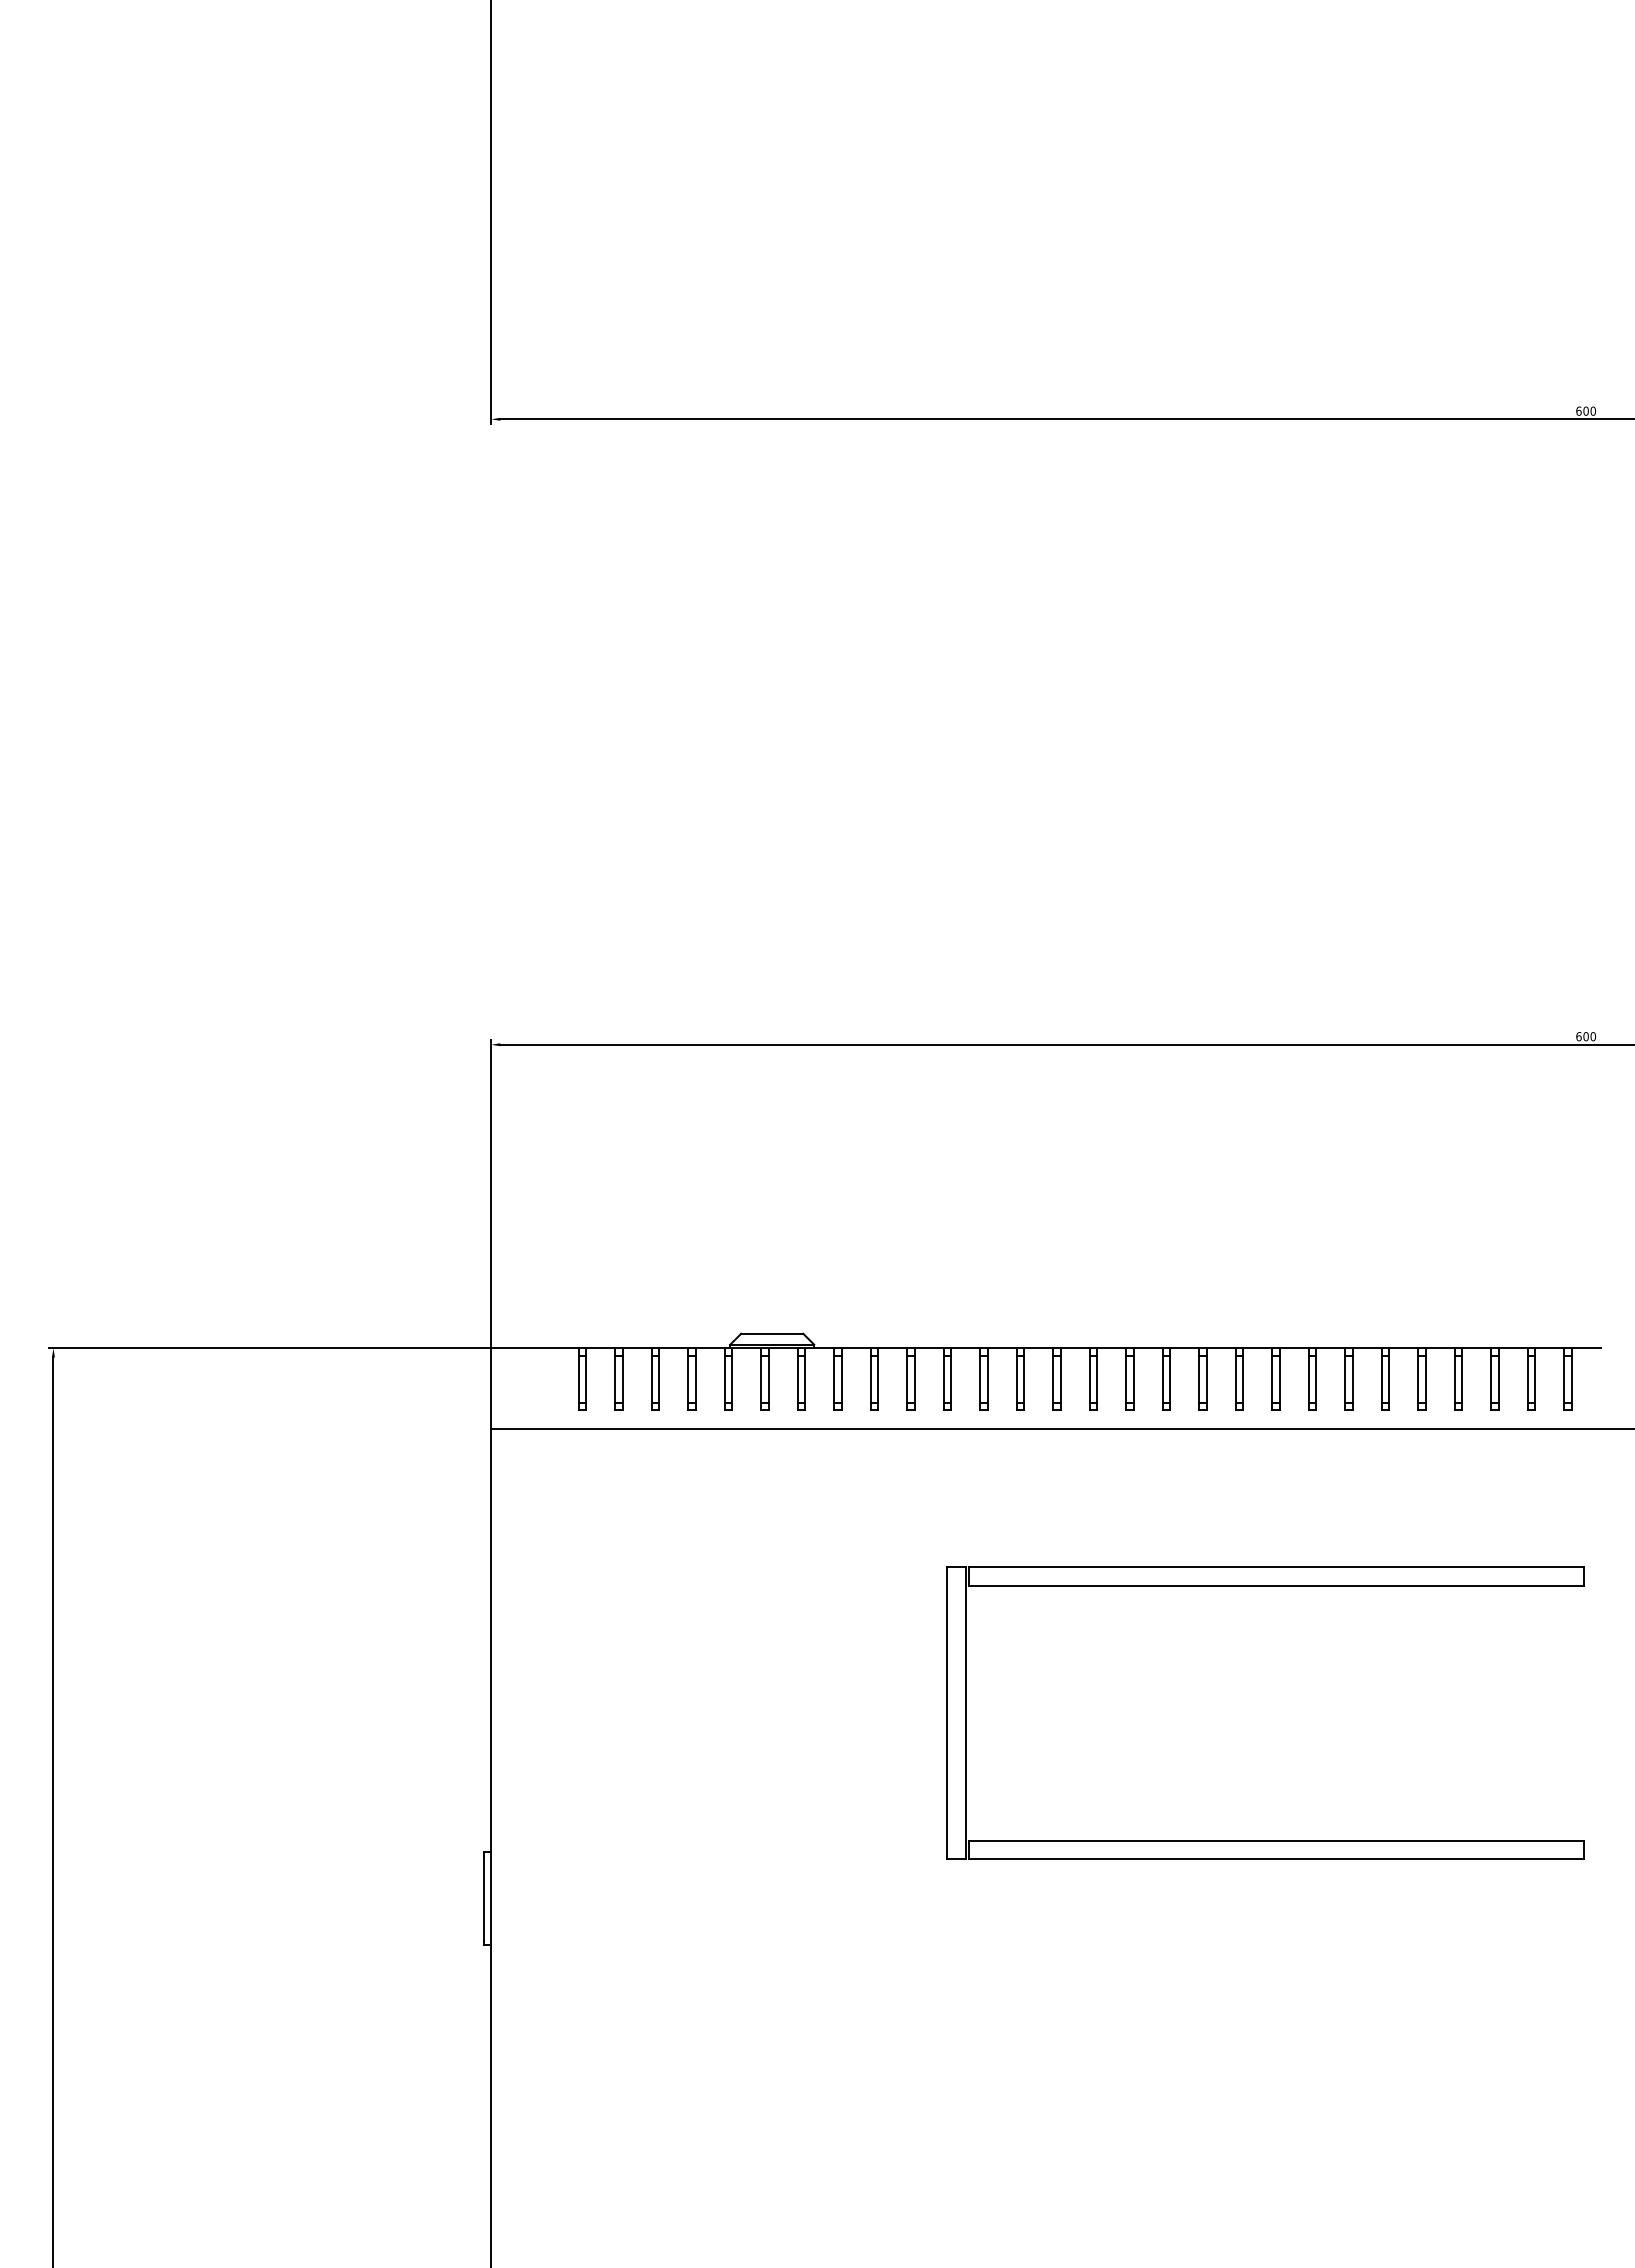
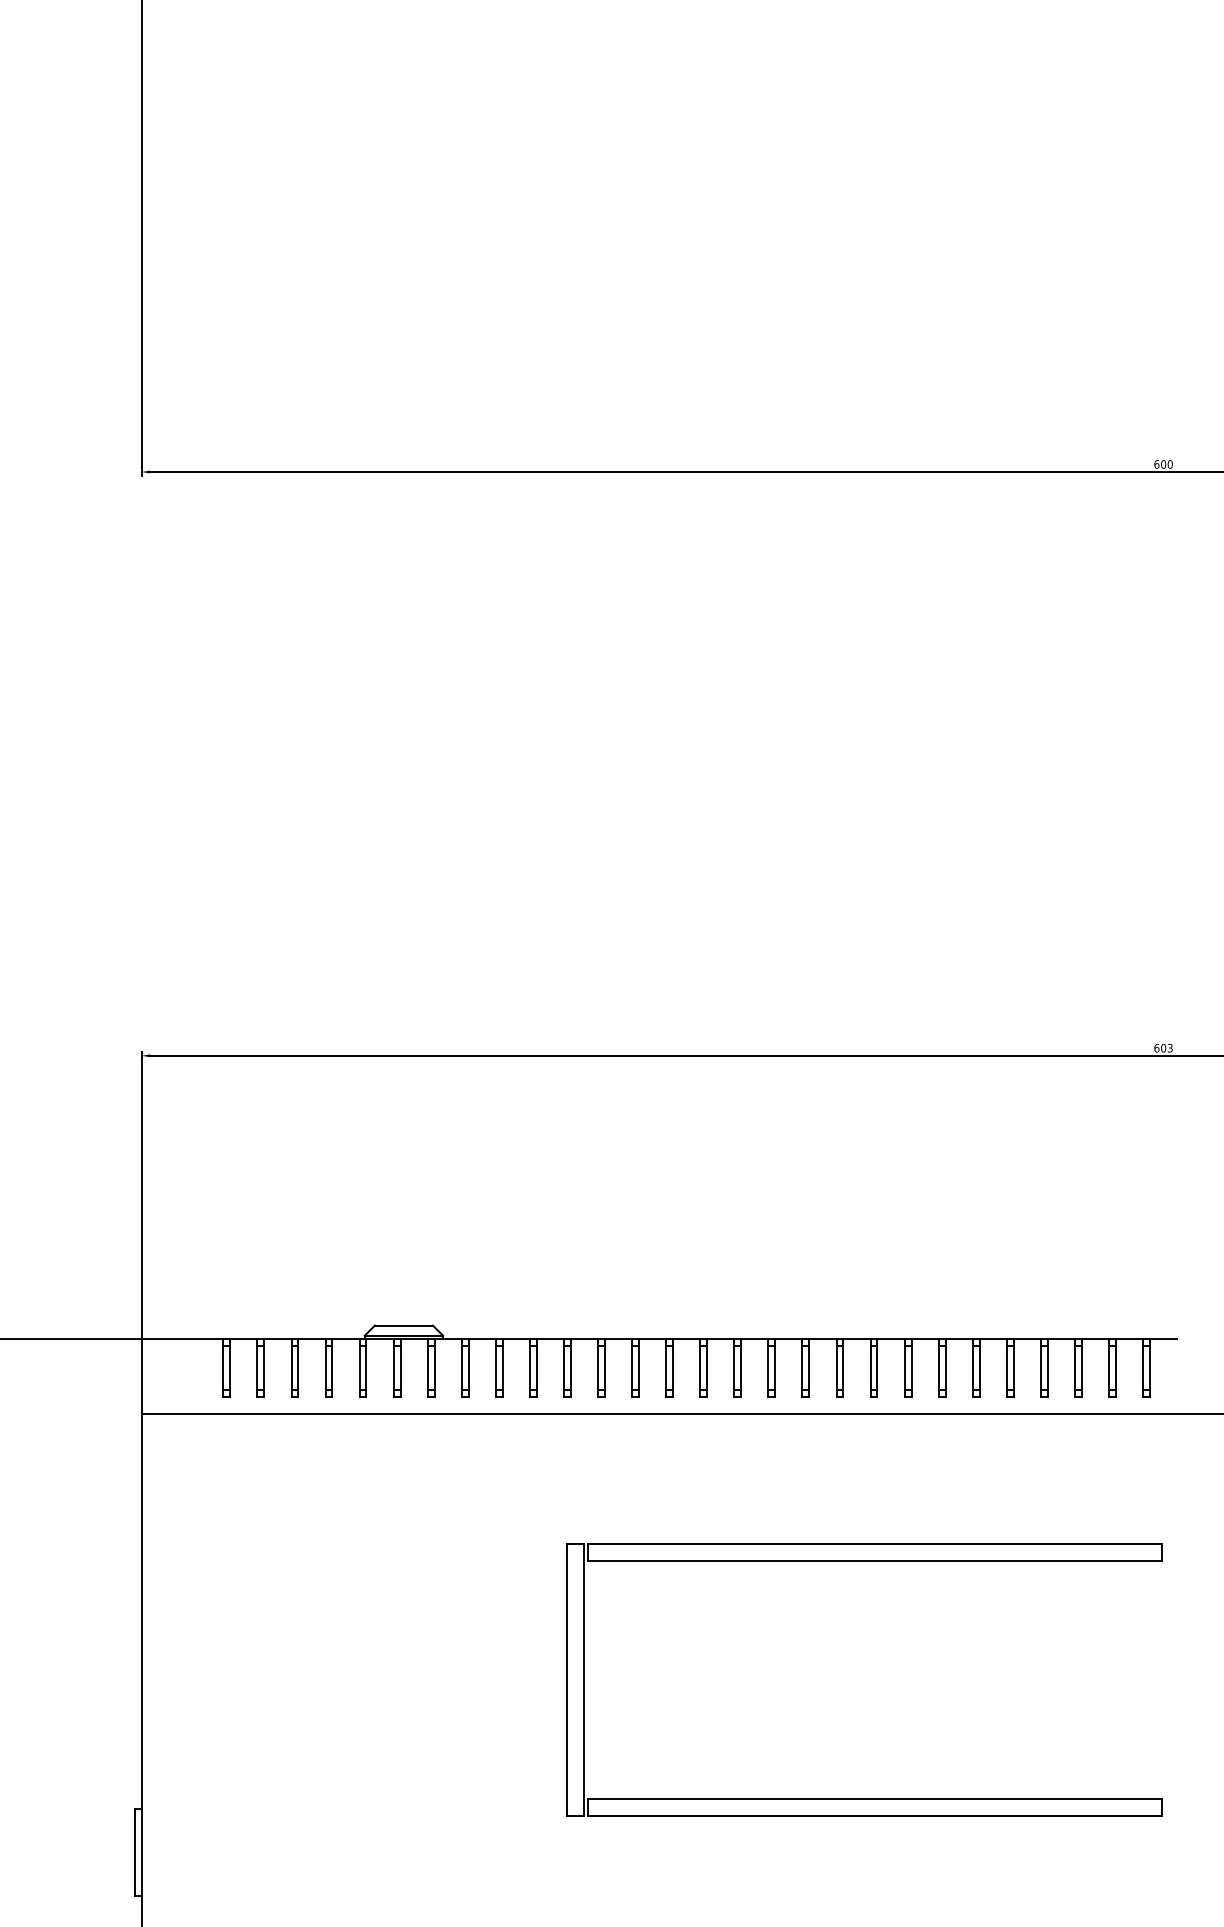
text: (1593, 1036) -> (1170, 1048), 600 -> 603

